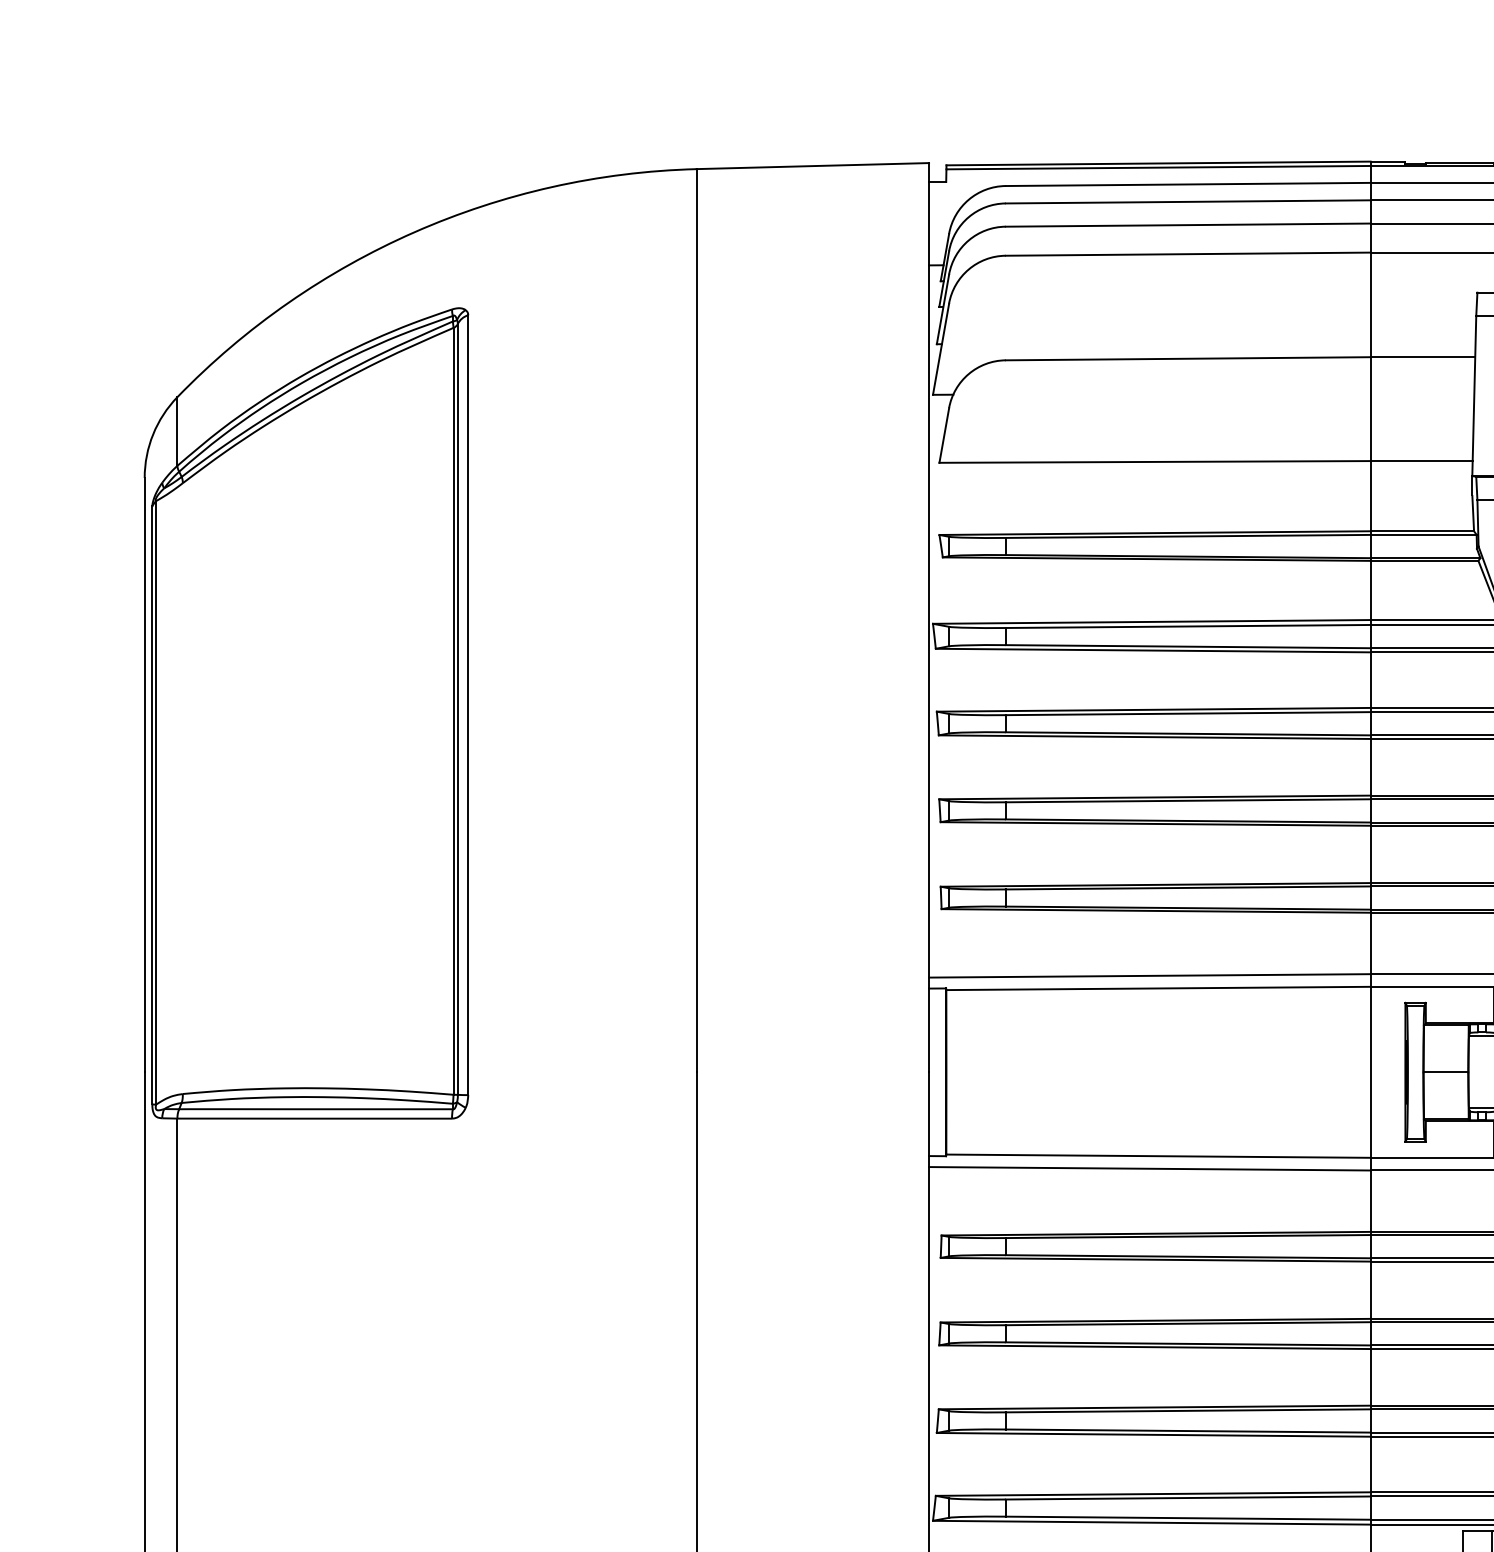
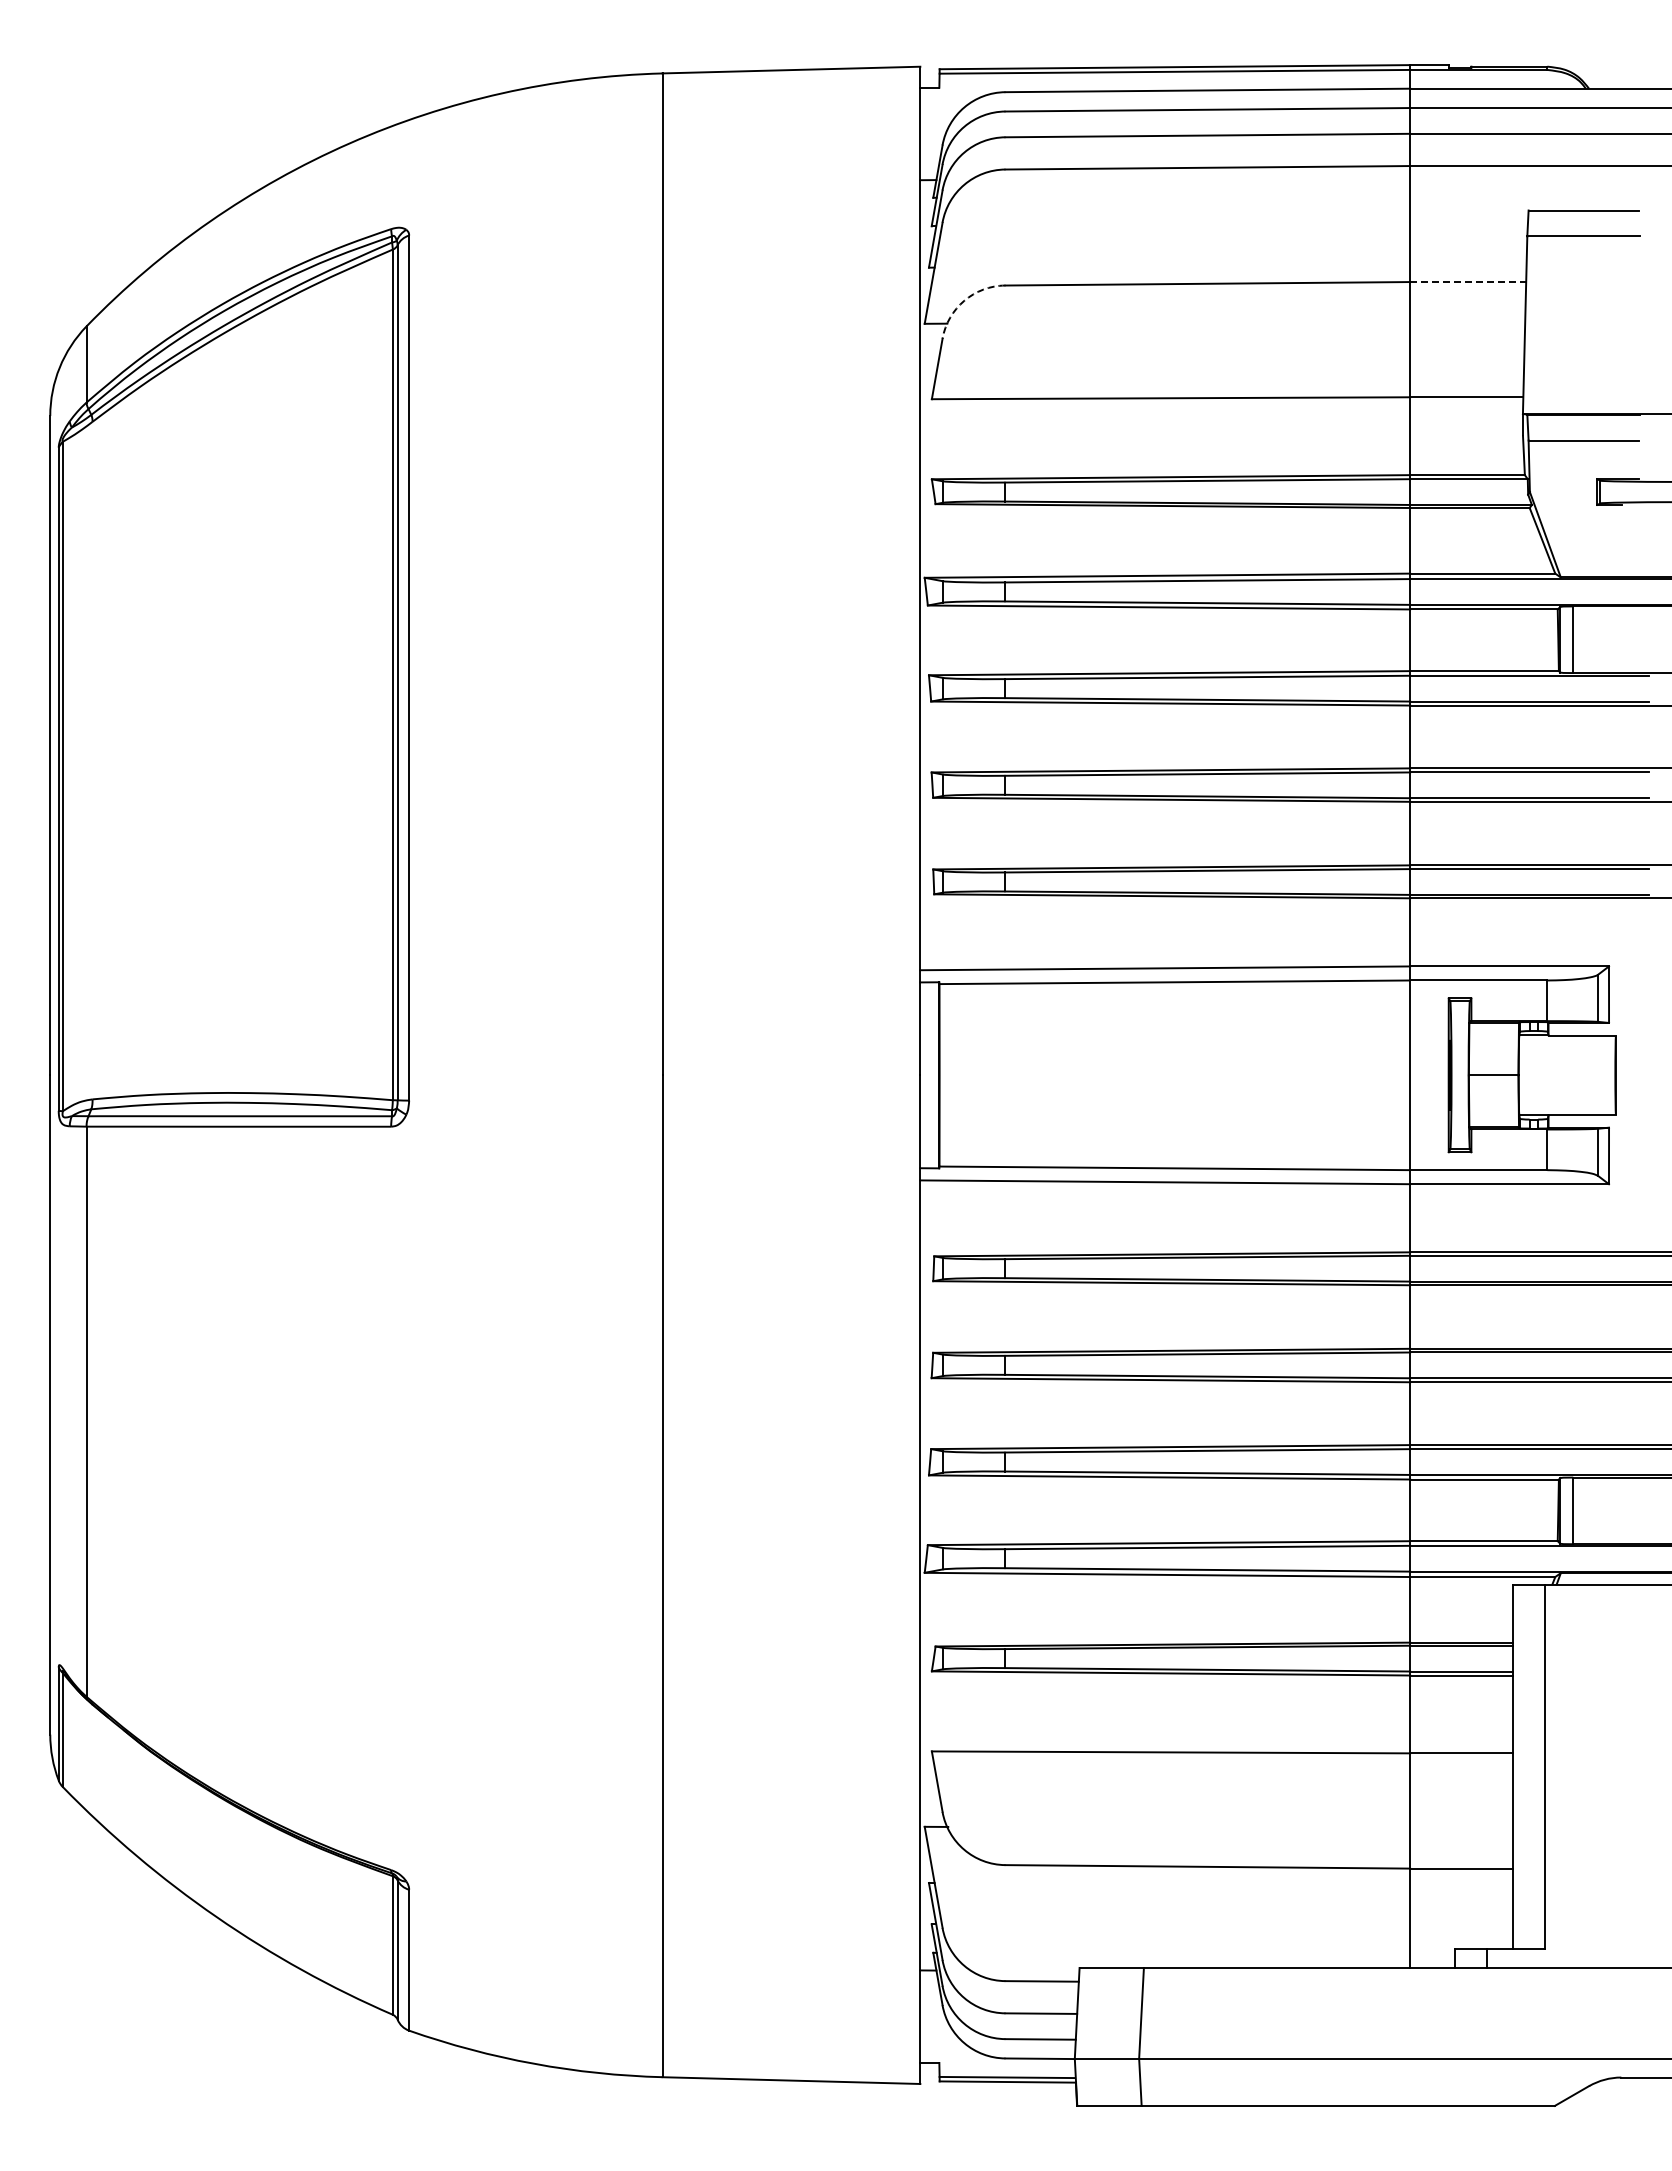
line: (1423, 357) -> (1468, 282), solid -> dashed
arc: (968, 373) -> (964, 300), solid -> dashed

